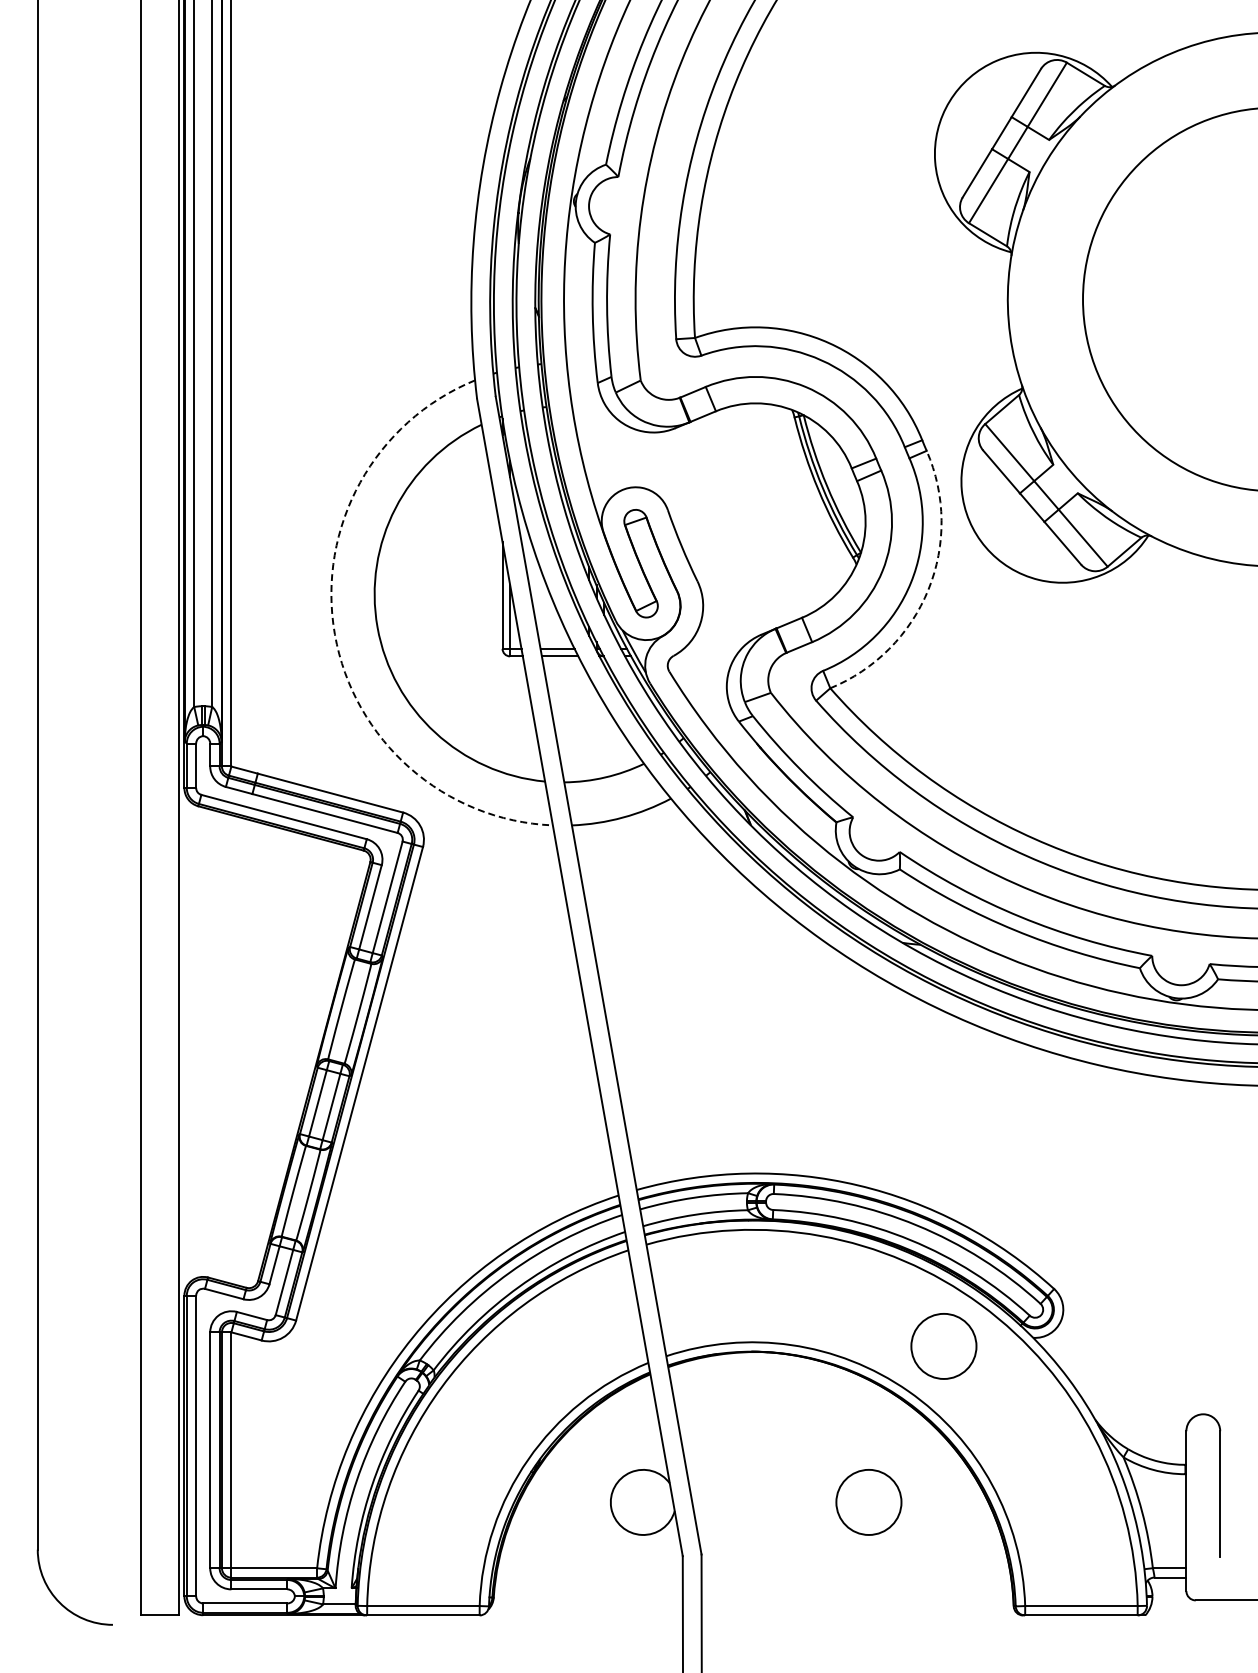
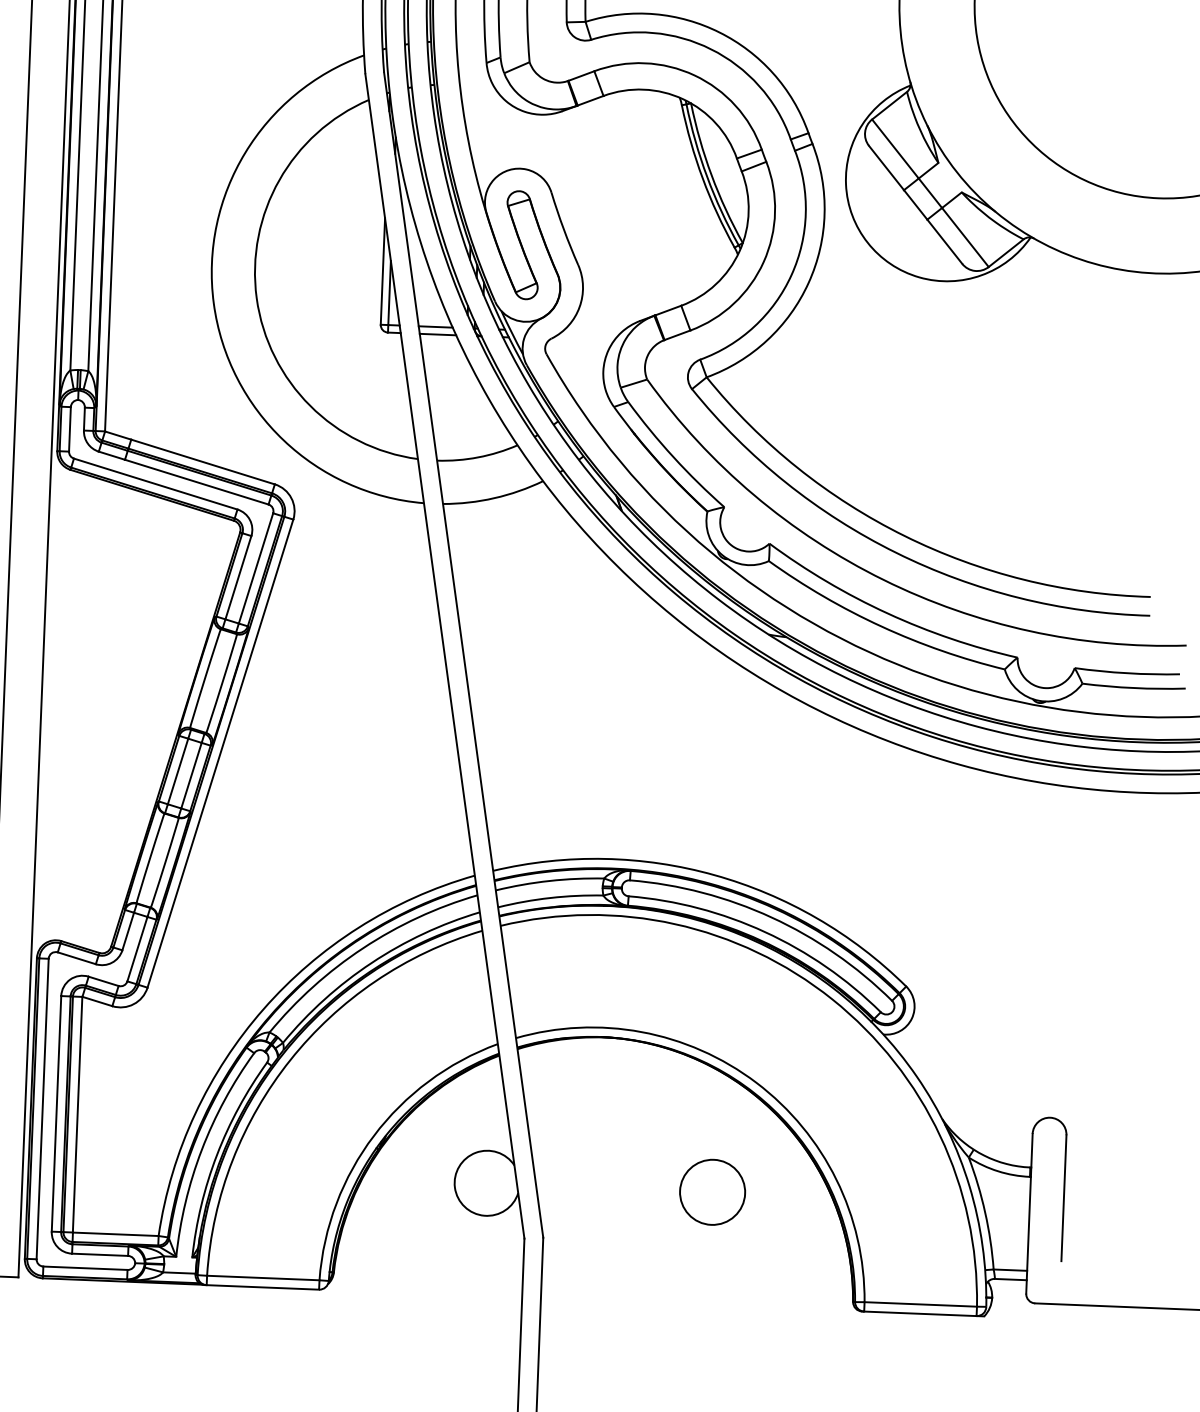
arc: (928, 589) -> (808, 282), dashed -> solid
arc: (334, 634) -> (213, 303), dashed -> solid
circle: (943, 1346) -> (793, 1039), removed

